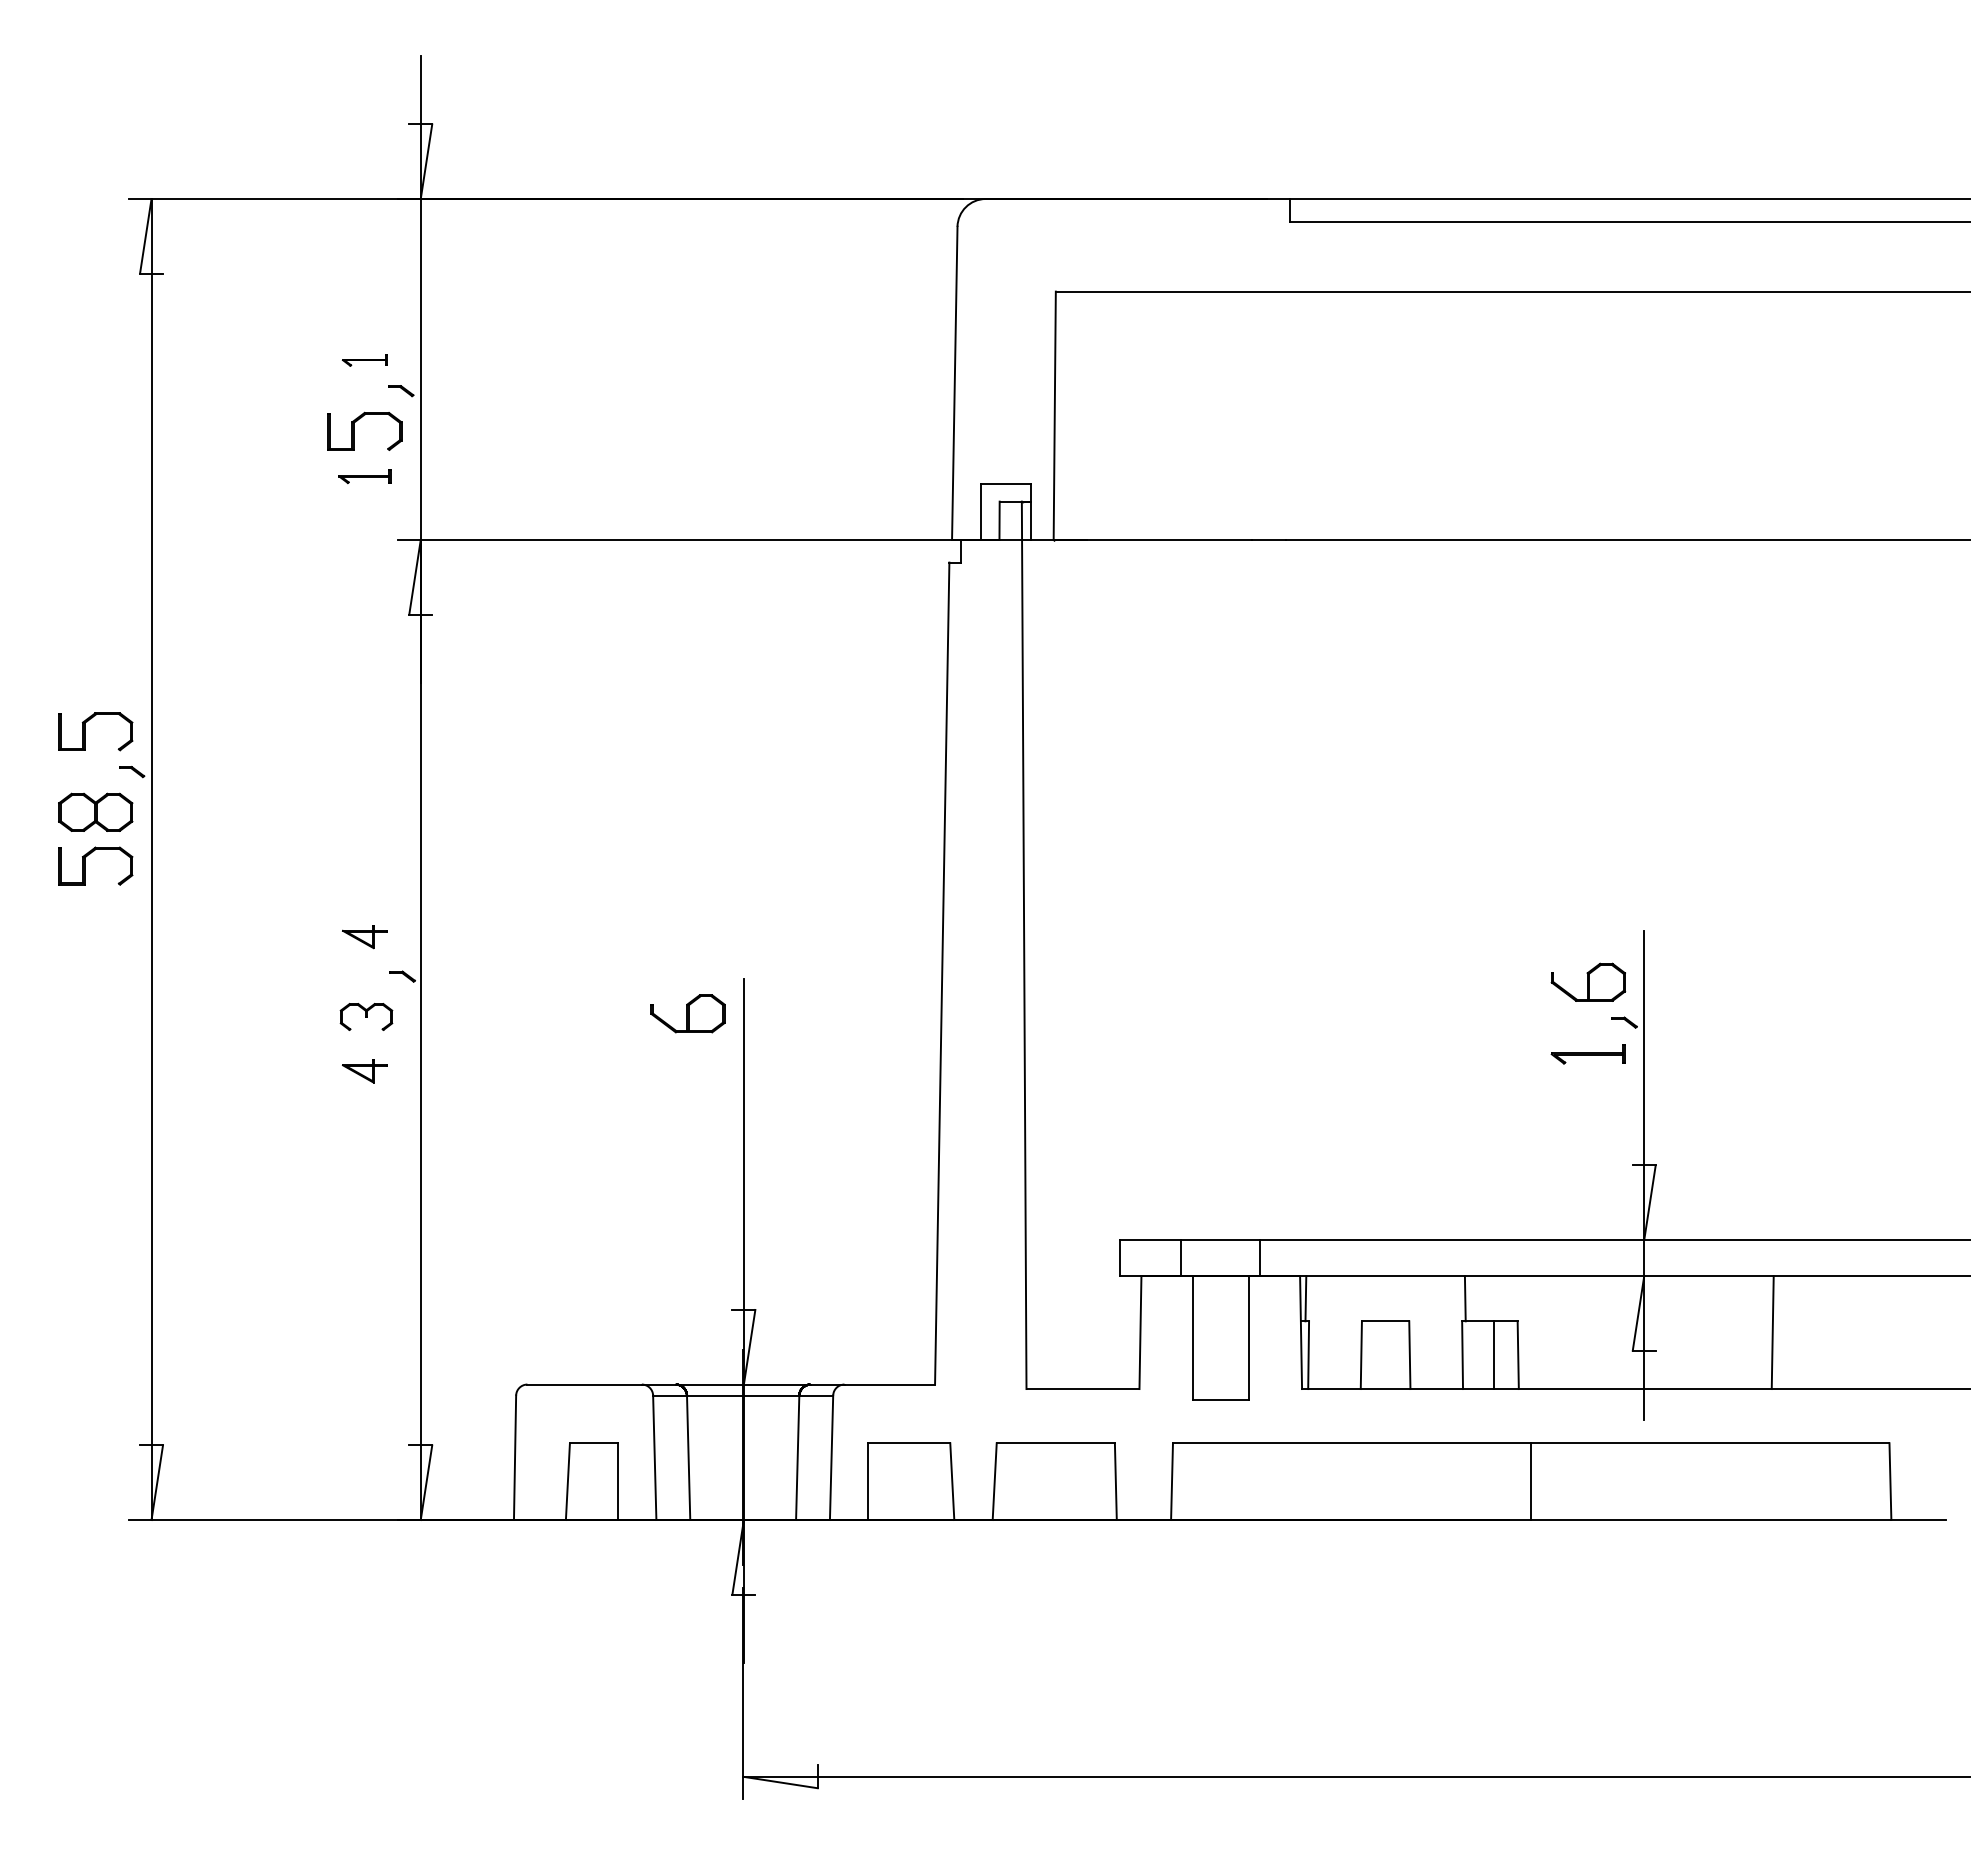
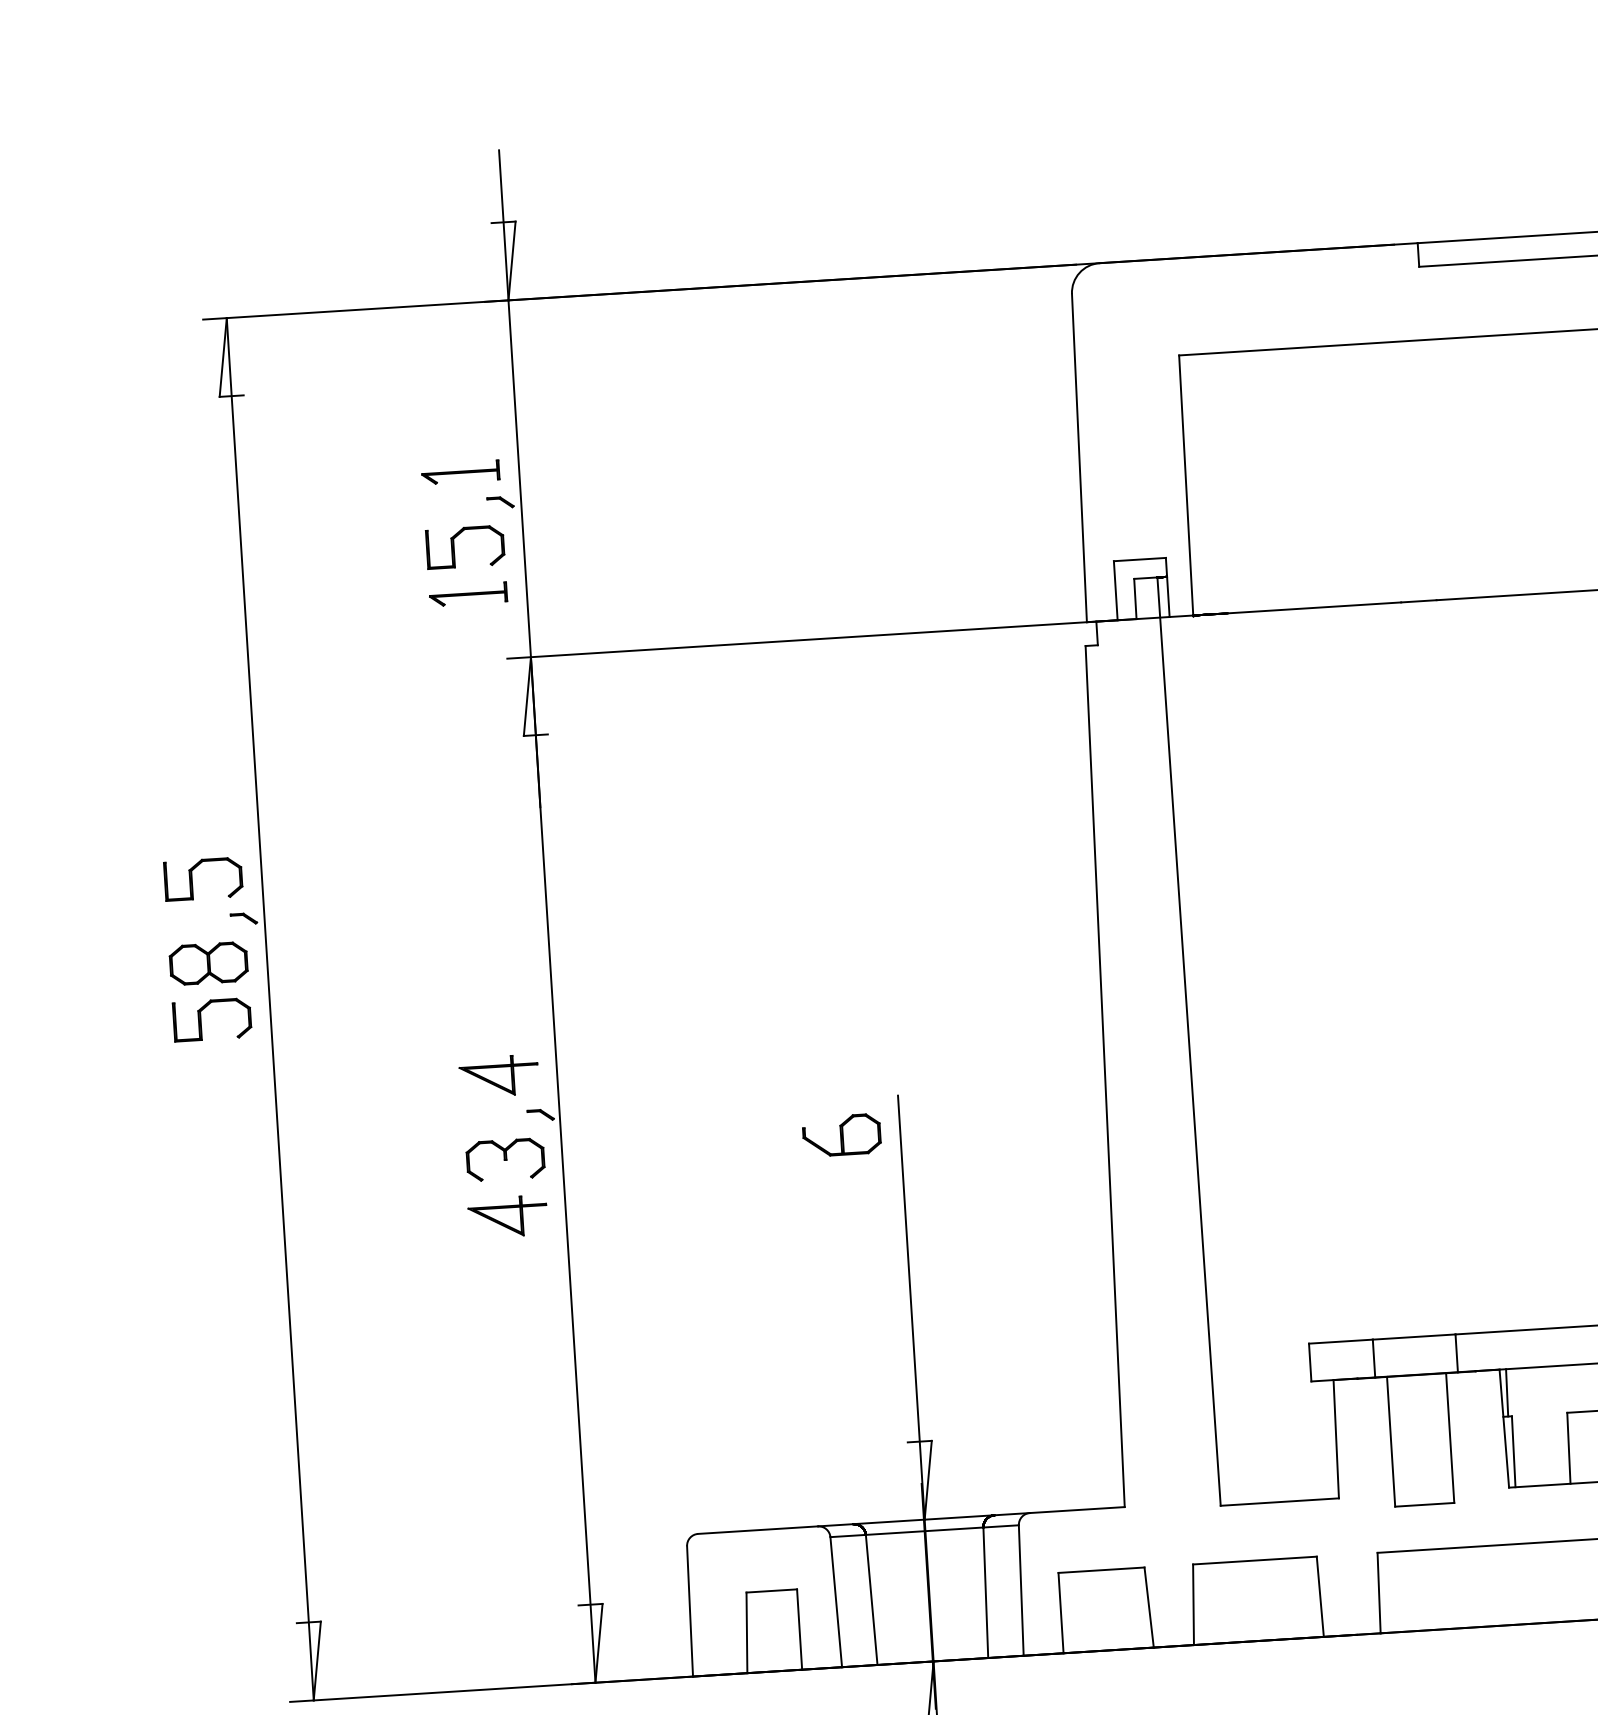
part: (364, 360) -> (460, 473), size x1.67
part: (364, 476) -> (467, 594), size x1.43
part: (364, 936) -> (498, 1075), size x1.67
part: (366, 1016) -> (505, 1159), size x1.43
part: (364, 1071) -> (507, 1217), size x1.67

